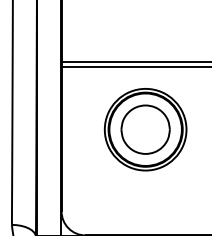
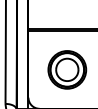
part: (146, 128) -> (67, 69), moved

